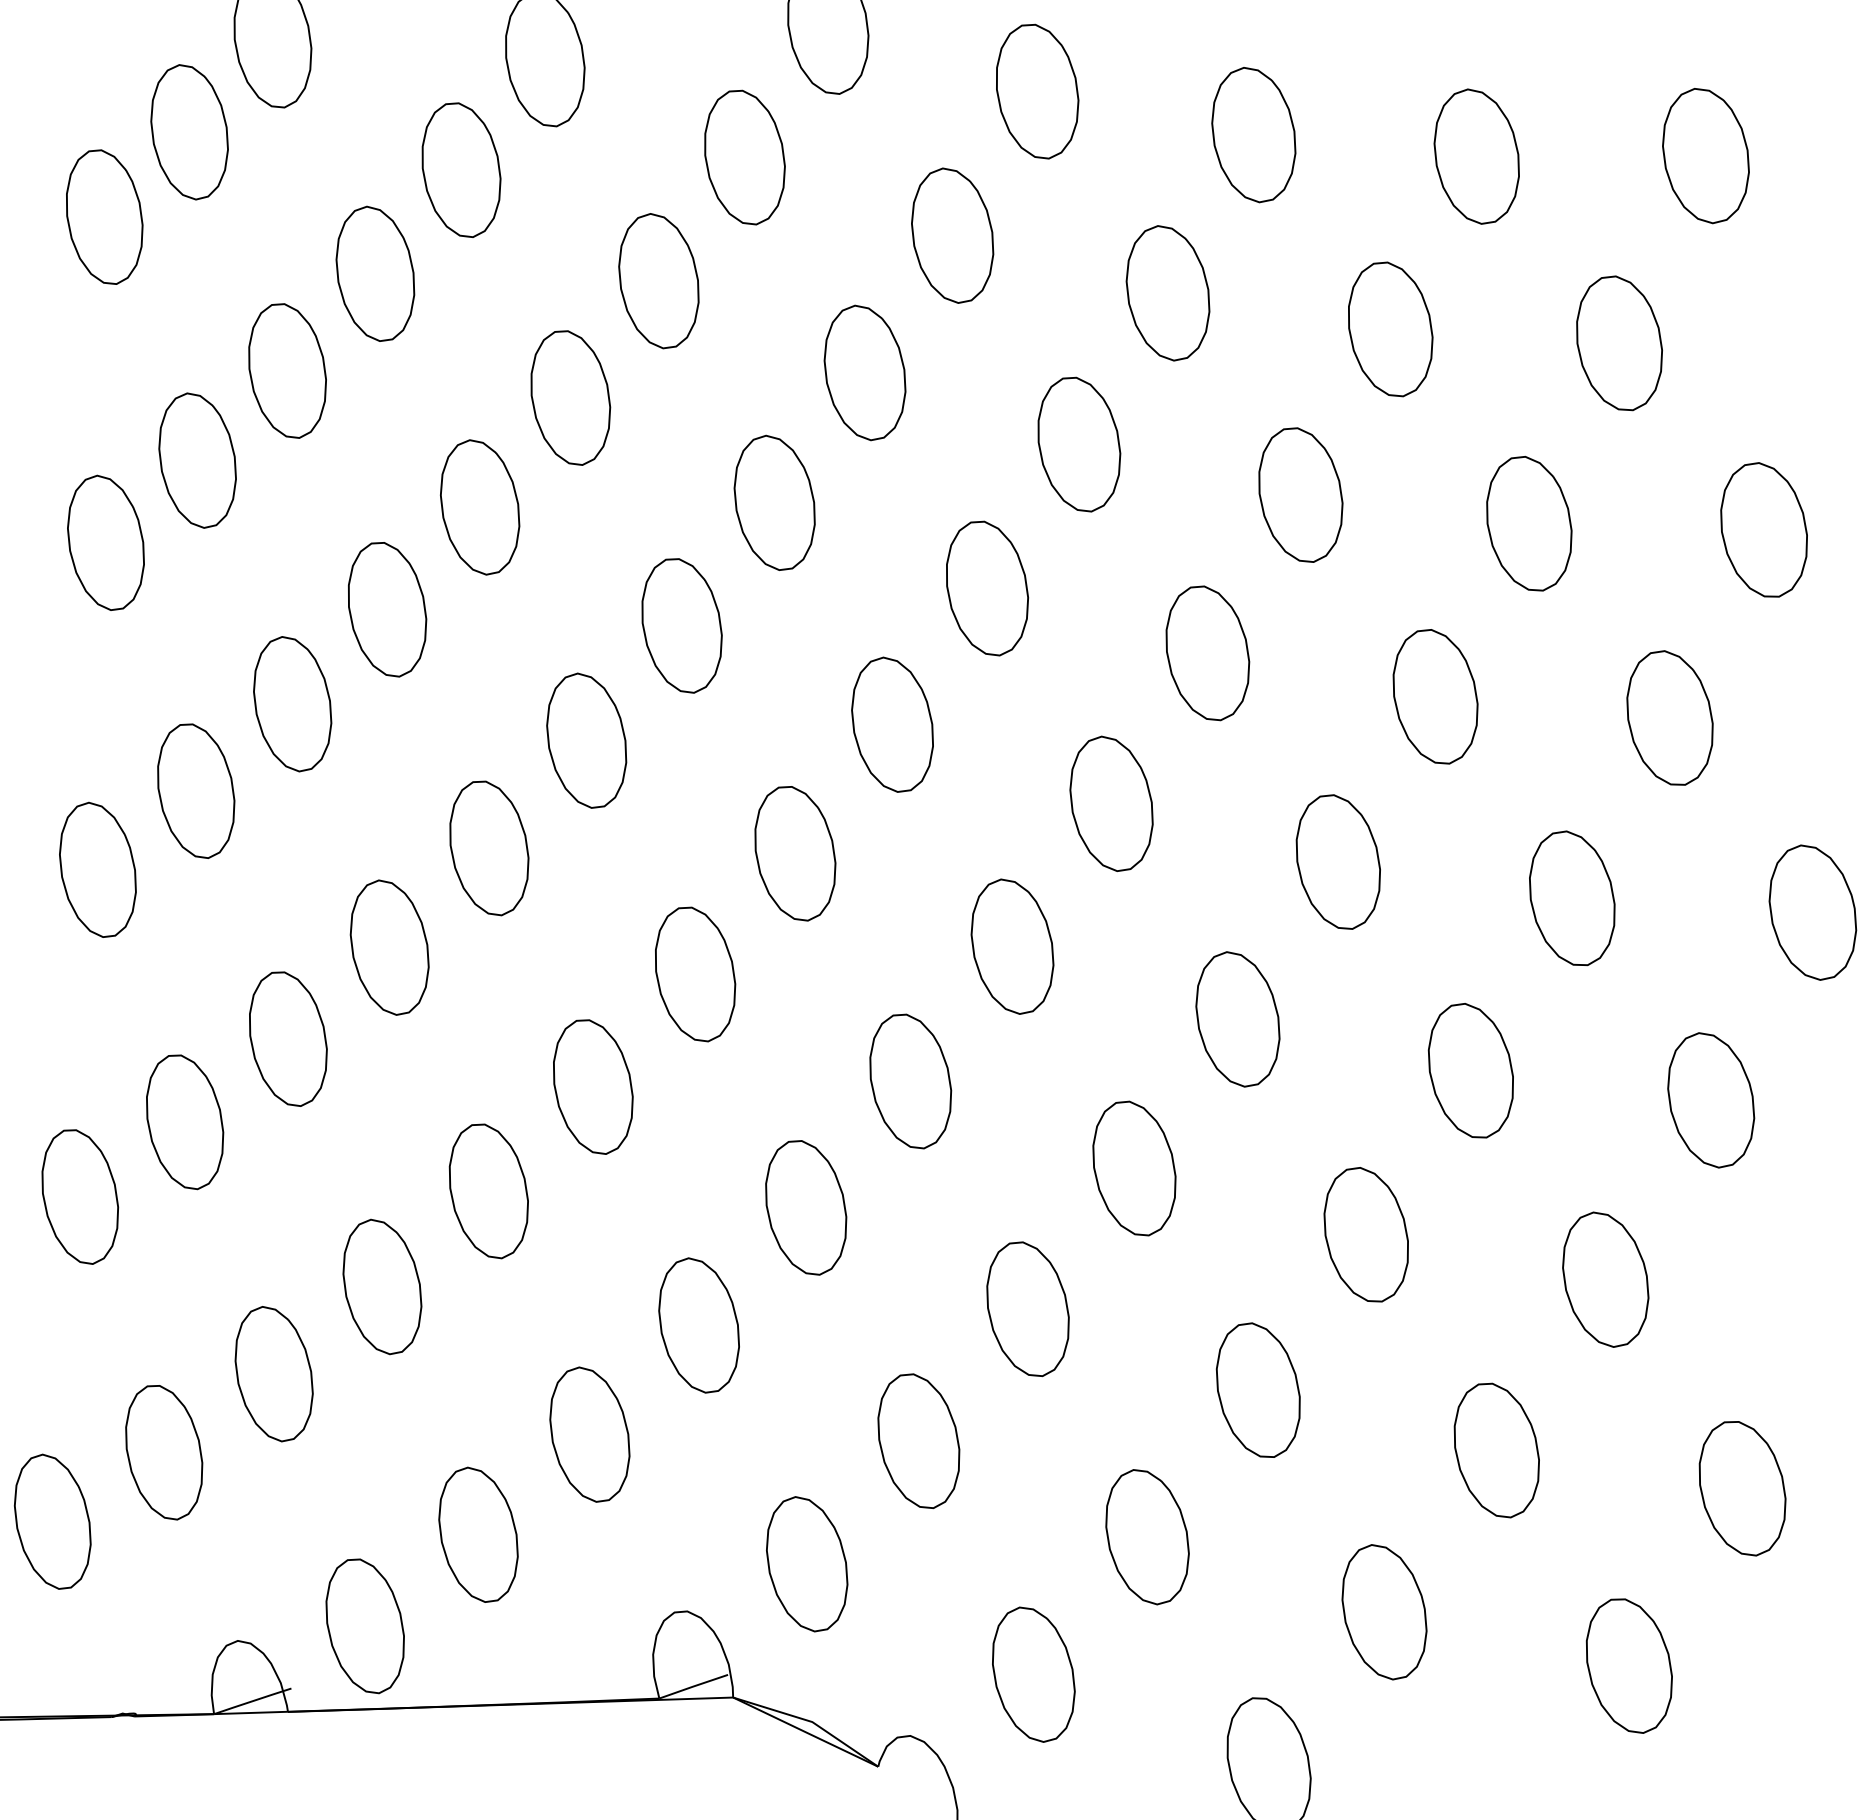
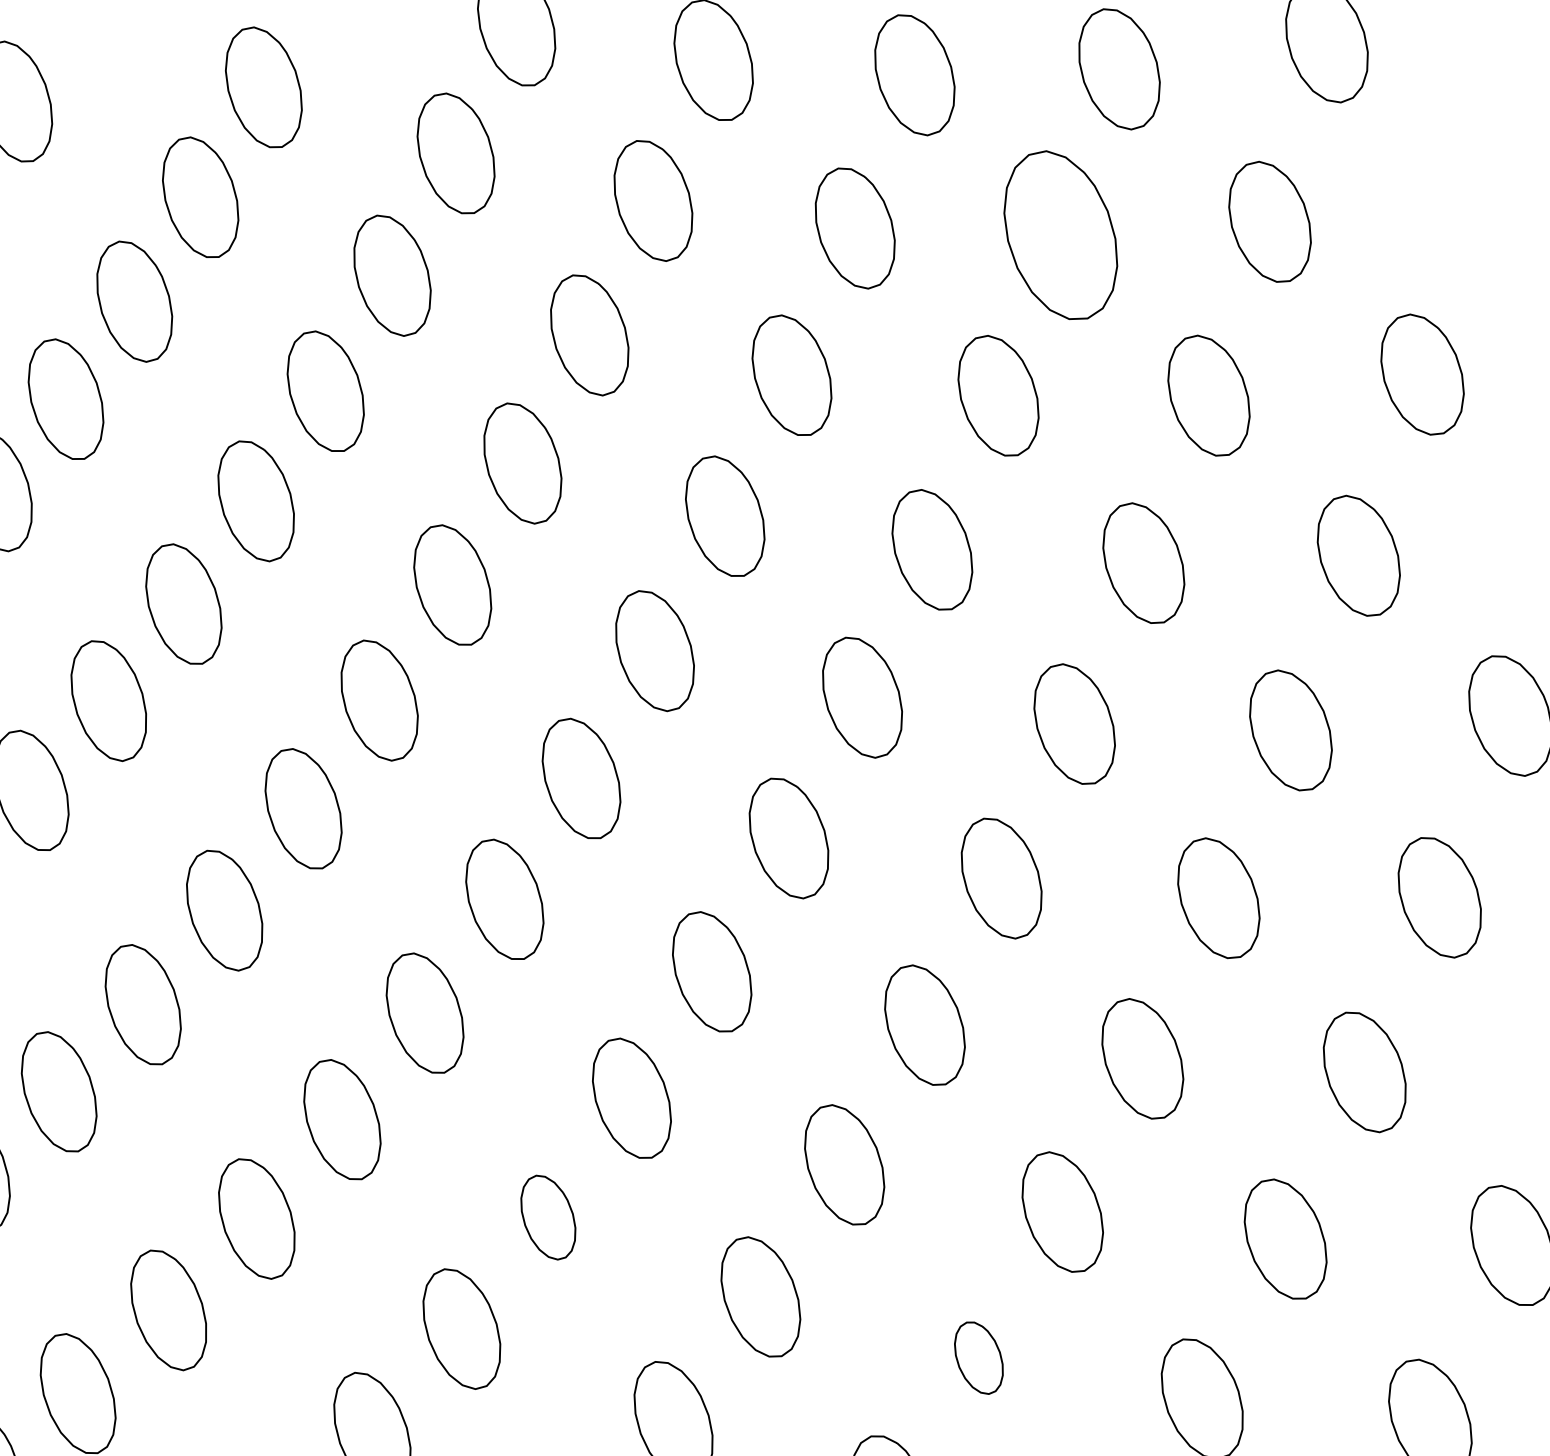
part: (1390, 329) -> (1060, 235), size x1.4
part: (698, 1325) -> (547, 1217), size x0.7
part: (1147, 1537) -> (979, 1358), size x0.6

